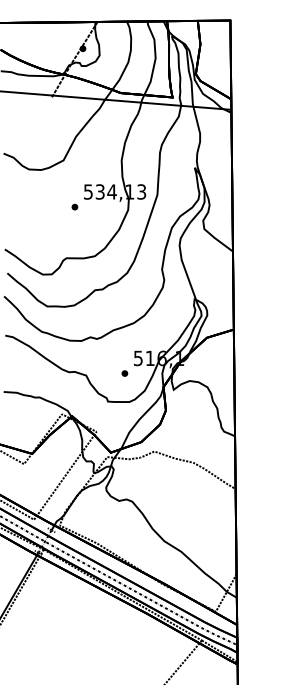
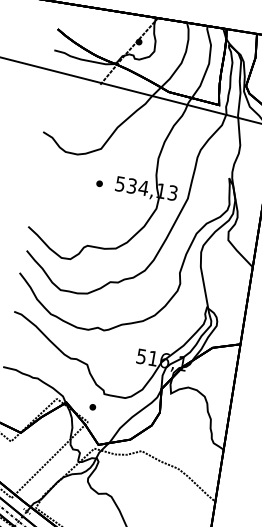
part: (74, 206) -> (99, 183), moved
part: (124, 373) -> (92, 407), moved

